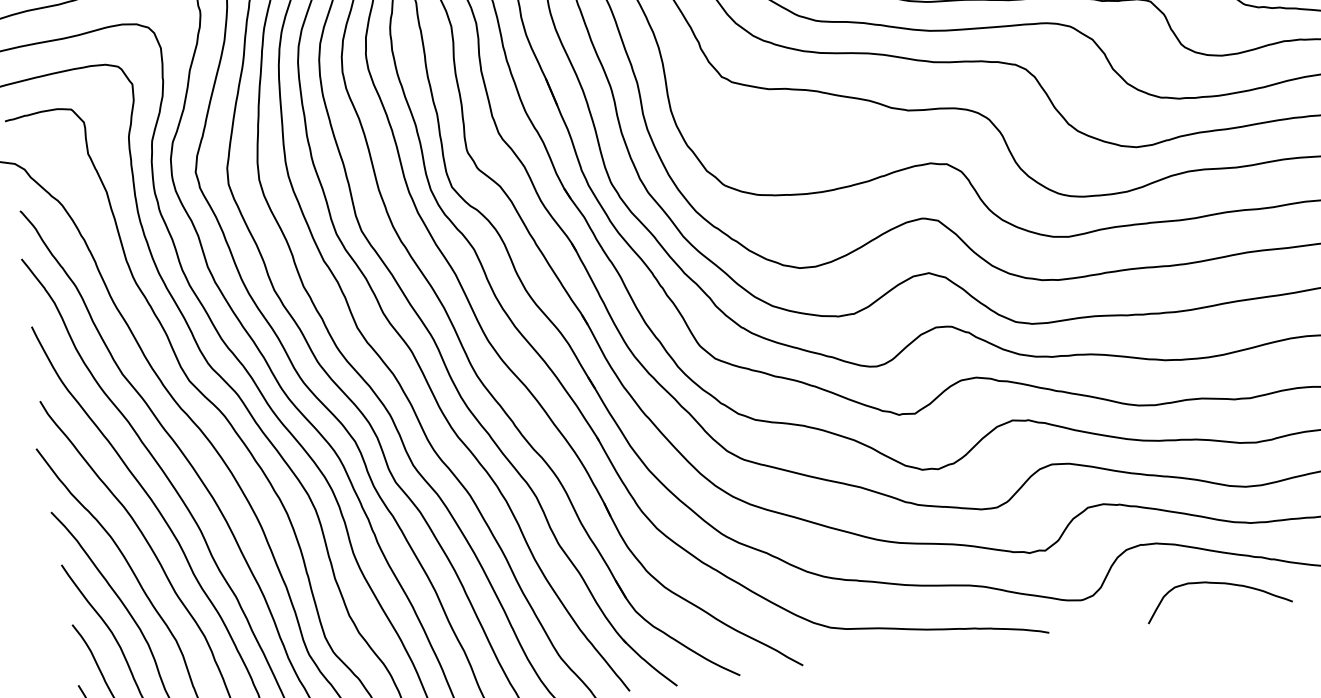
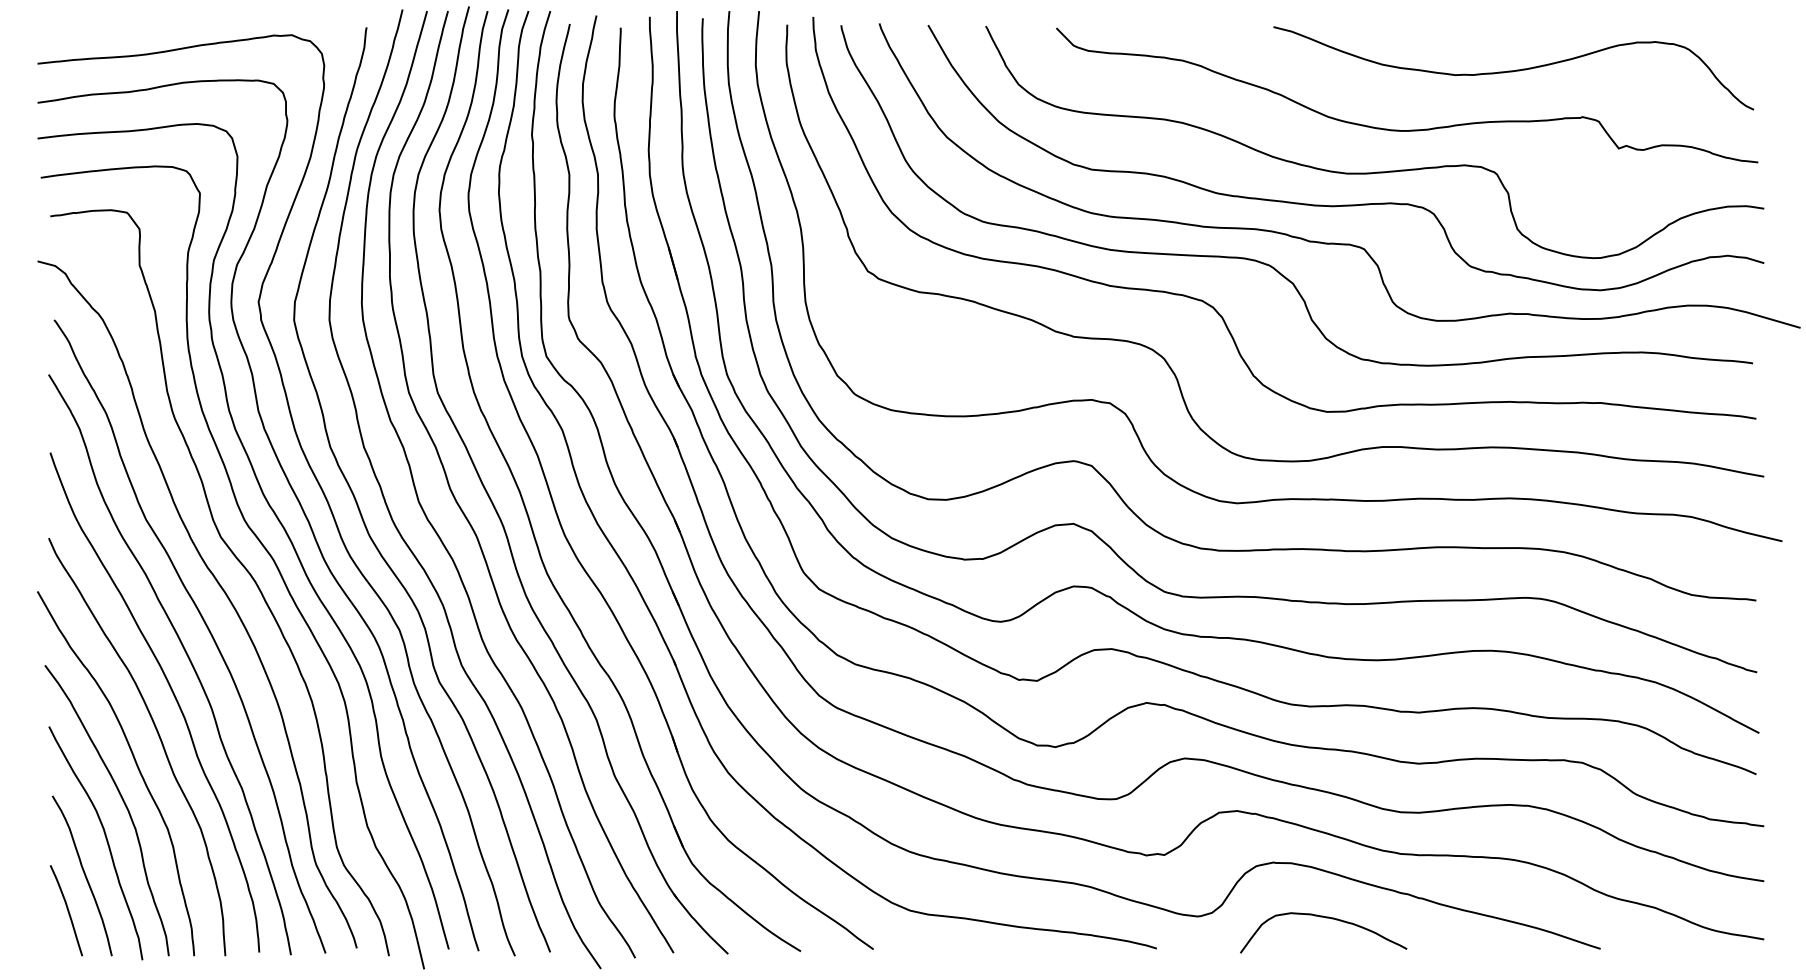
curve: (1218, 584) -> (1325, 918), moved

